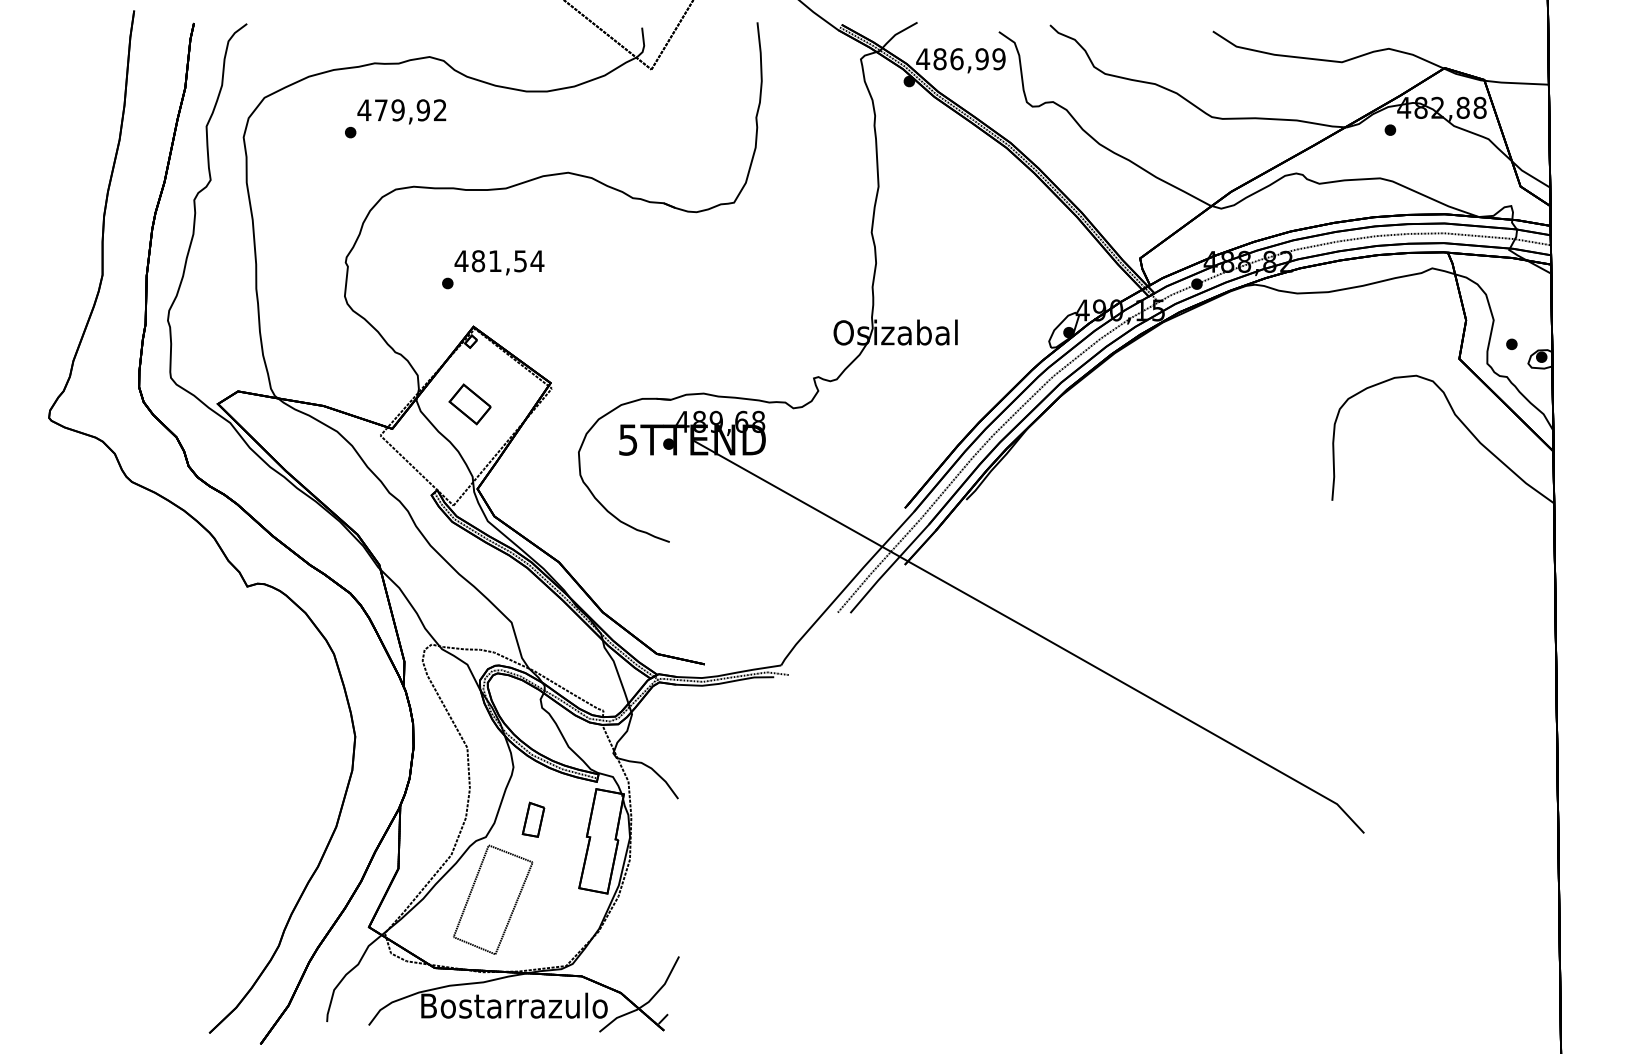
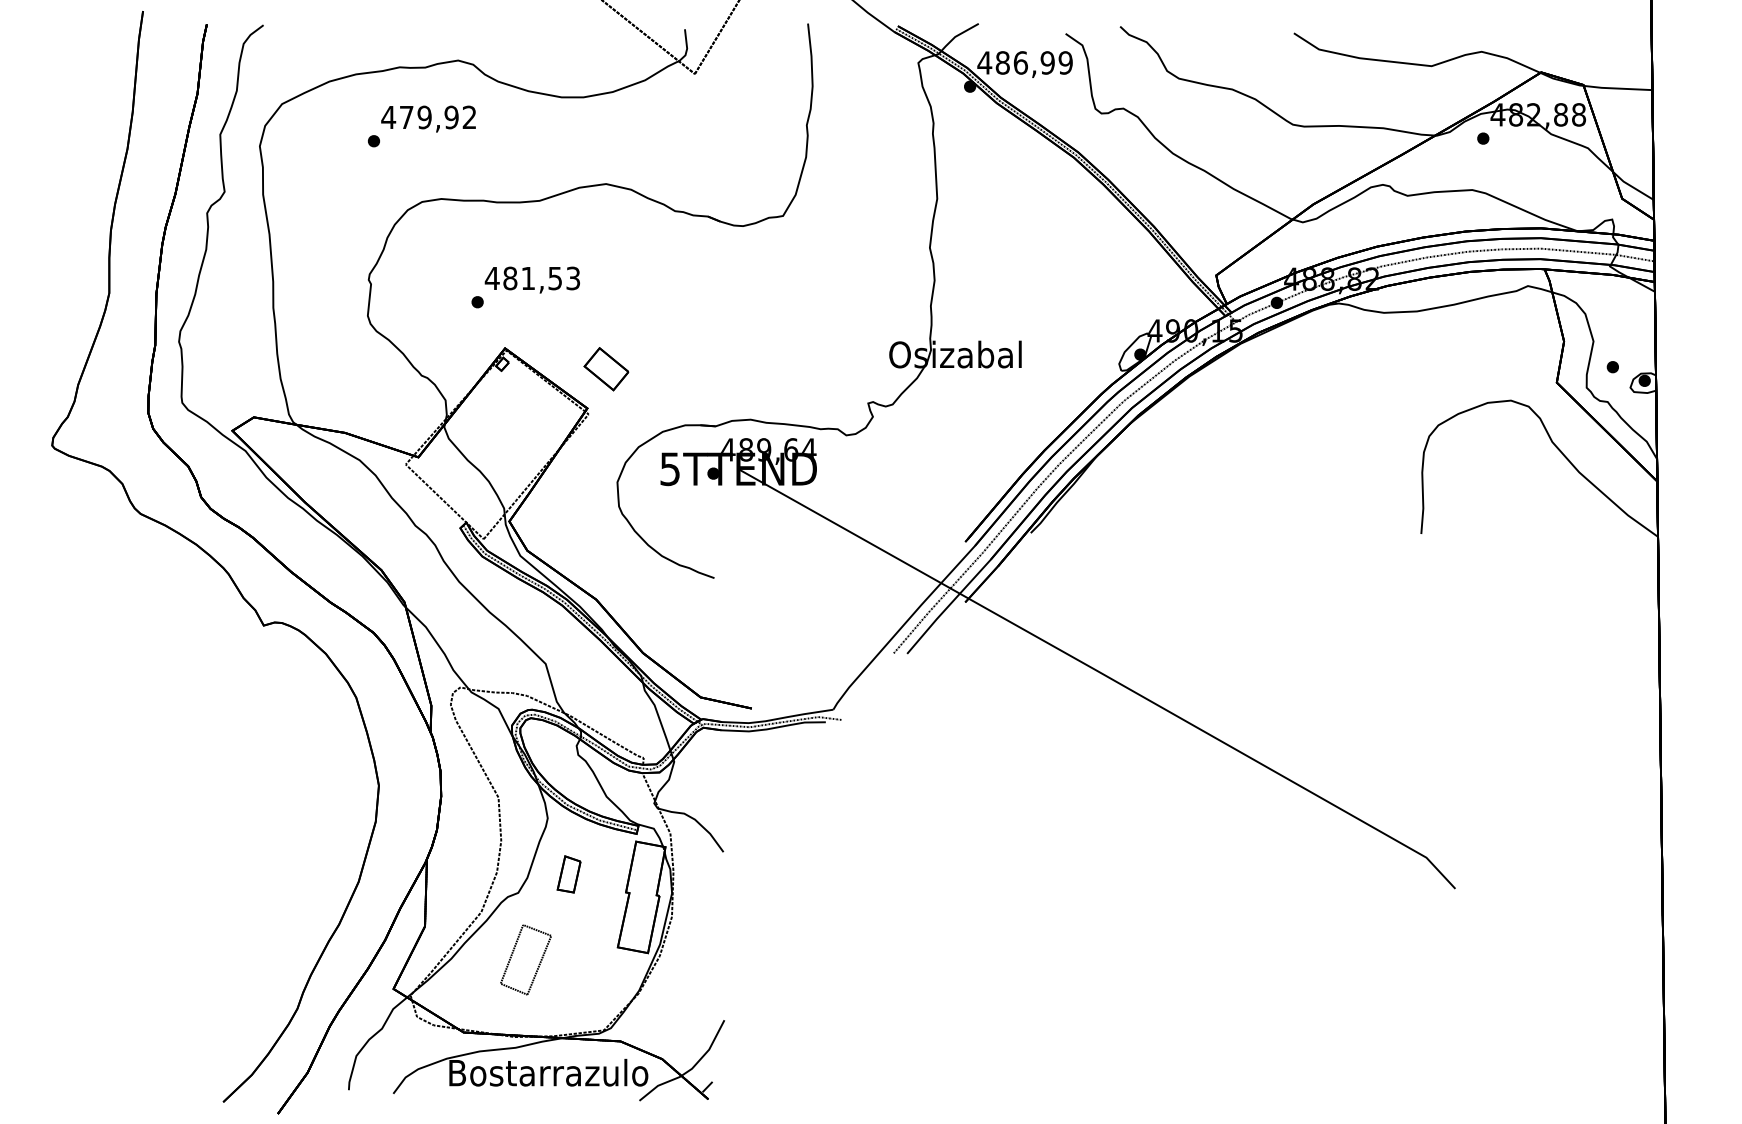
text: (536, 261) -> (572, 278), 481,54 -> 481,53
part: (470, 404) -> (606, 369), moved
text: (757, 421) -> (808, 449), 489,68 -> 489,64
part: (492, 899) -> (525, 959), size x0.6

